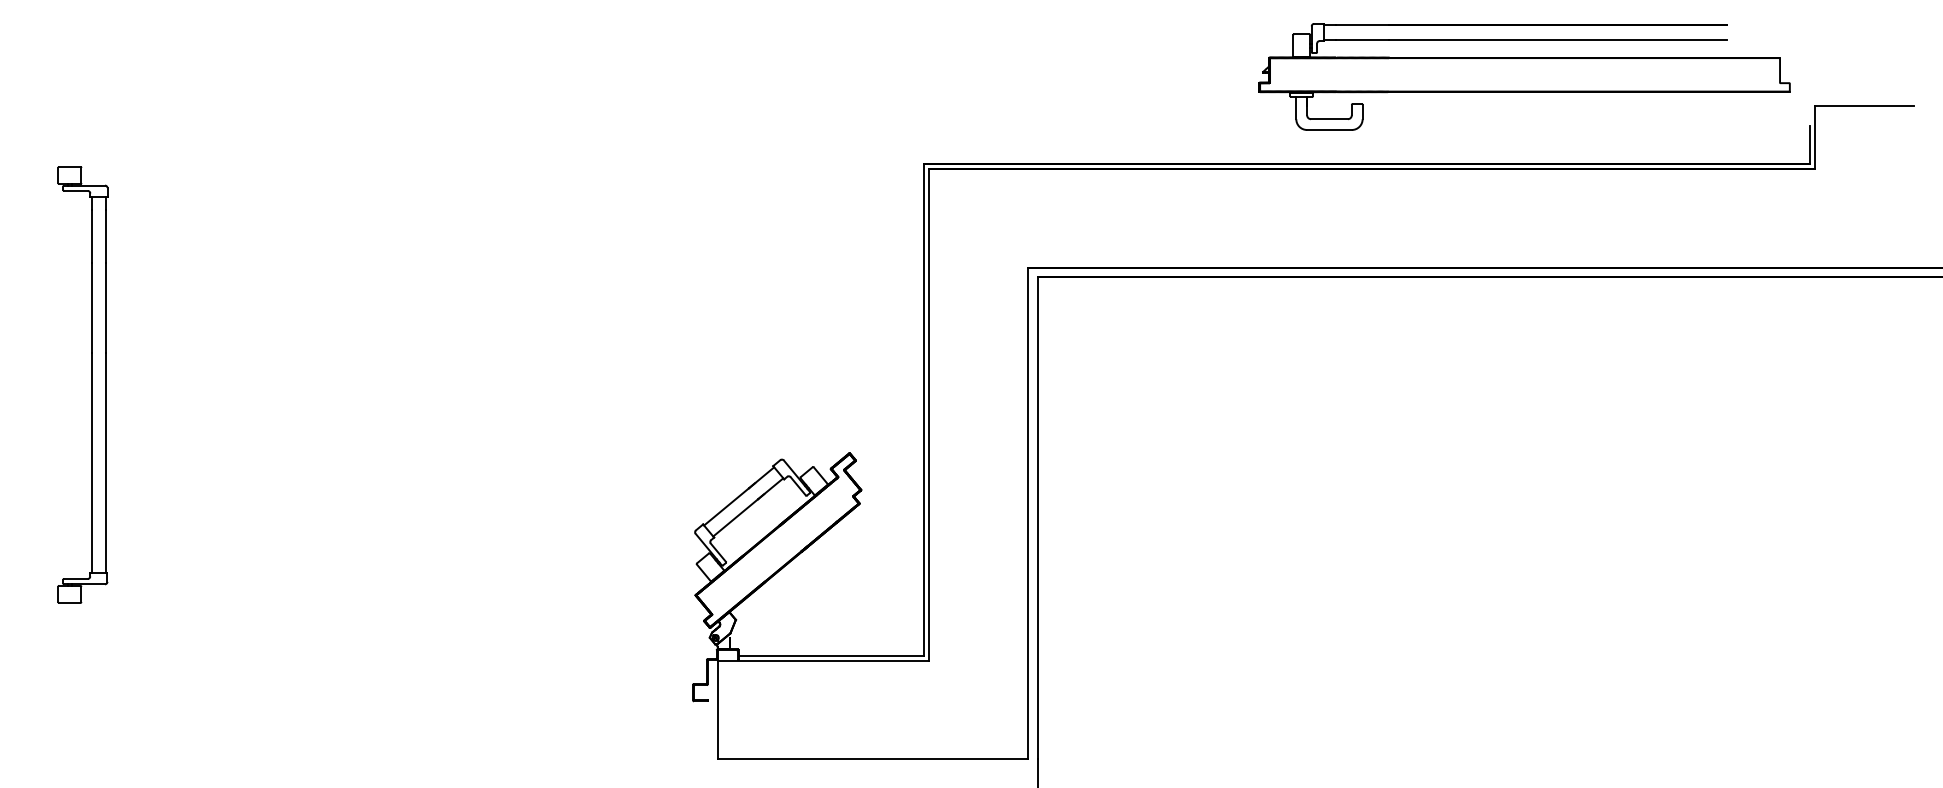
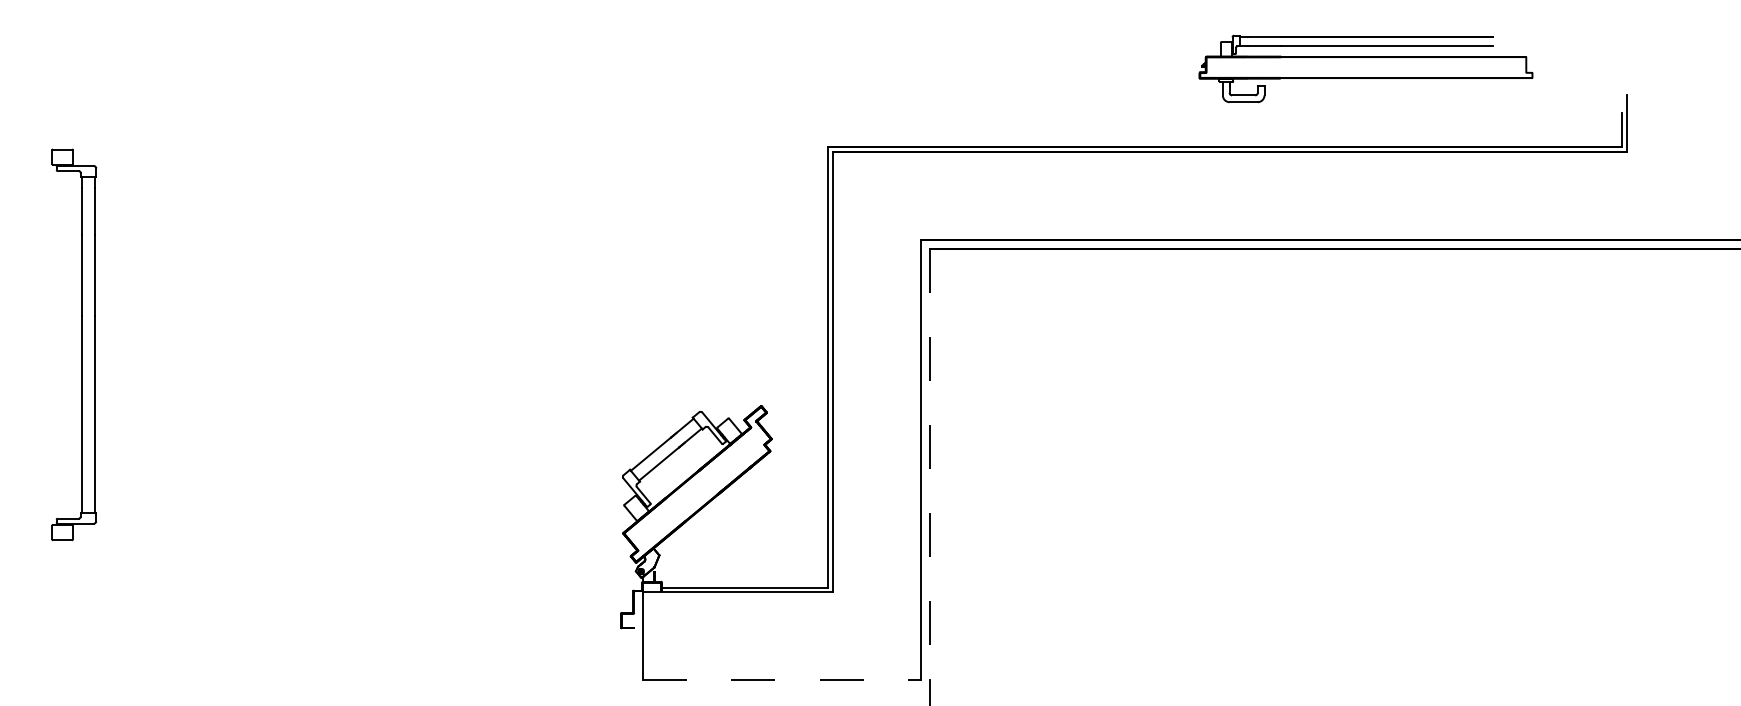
part: (1523, 76) -> (1365, 68), size x0.7
line: (1864, 105) -> (1670, 94), removed
line: (1037, 518) -> (929, 464), solid -> dashed
line: (873, 759) -> (782, 680), solid -> dashed

